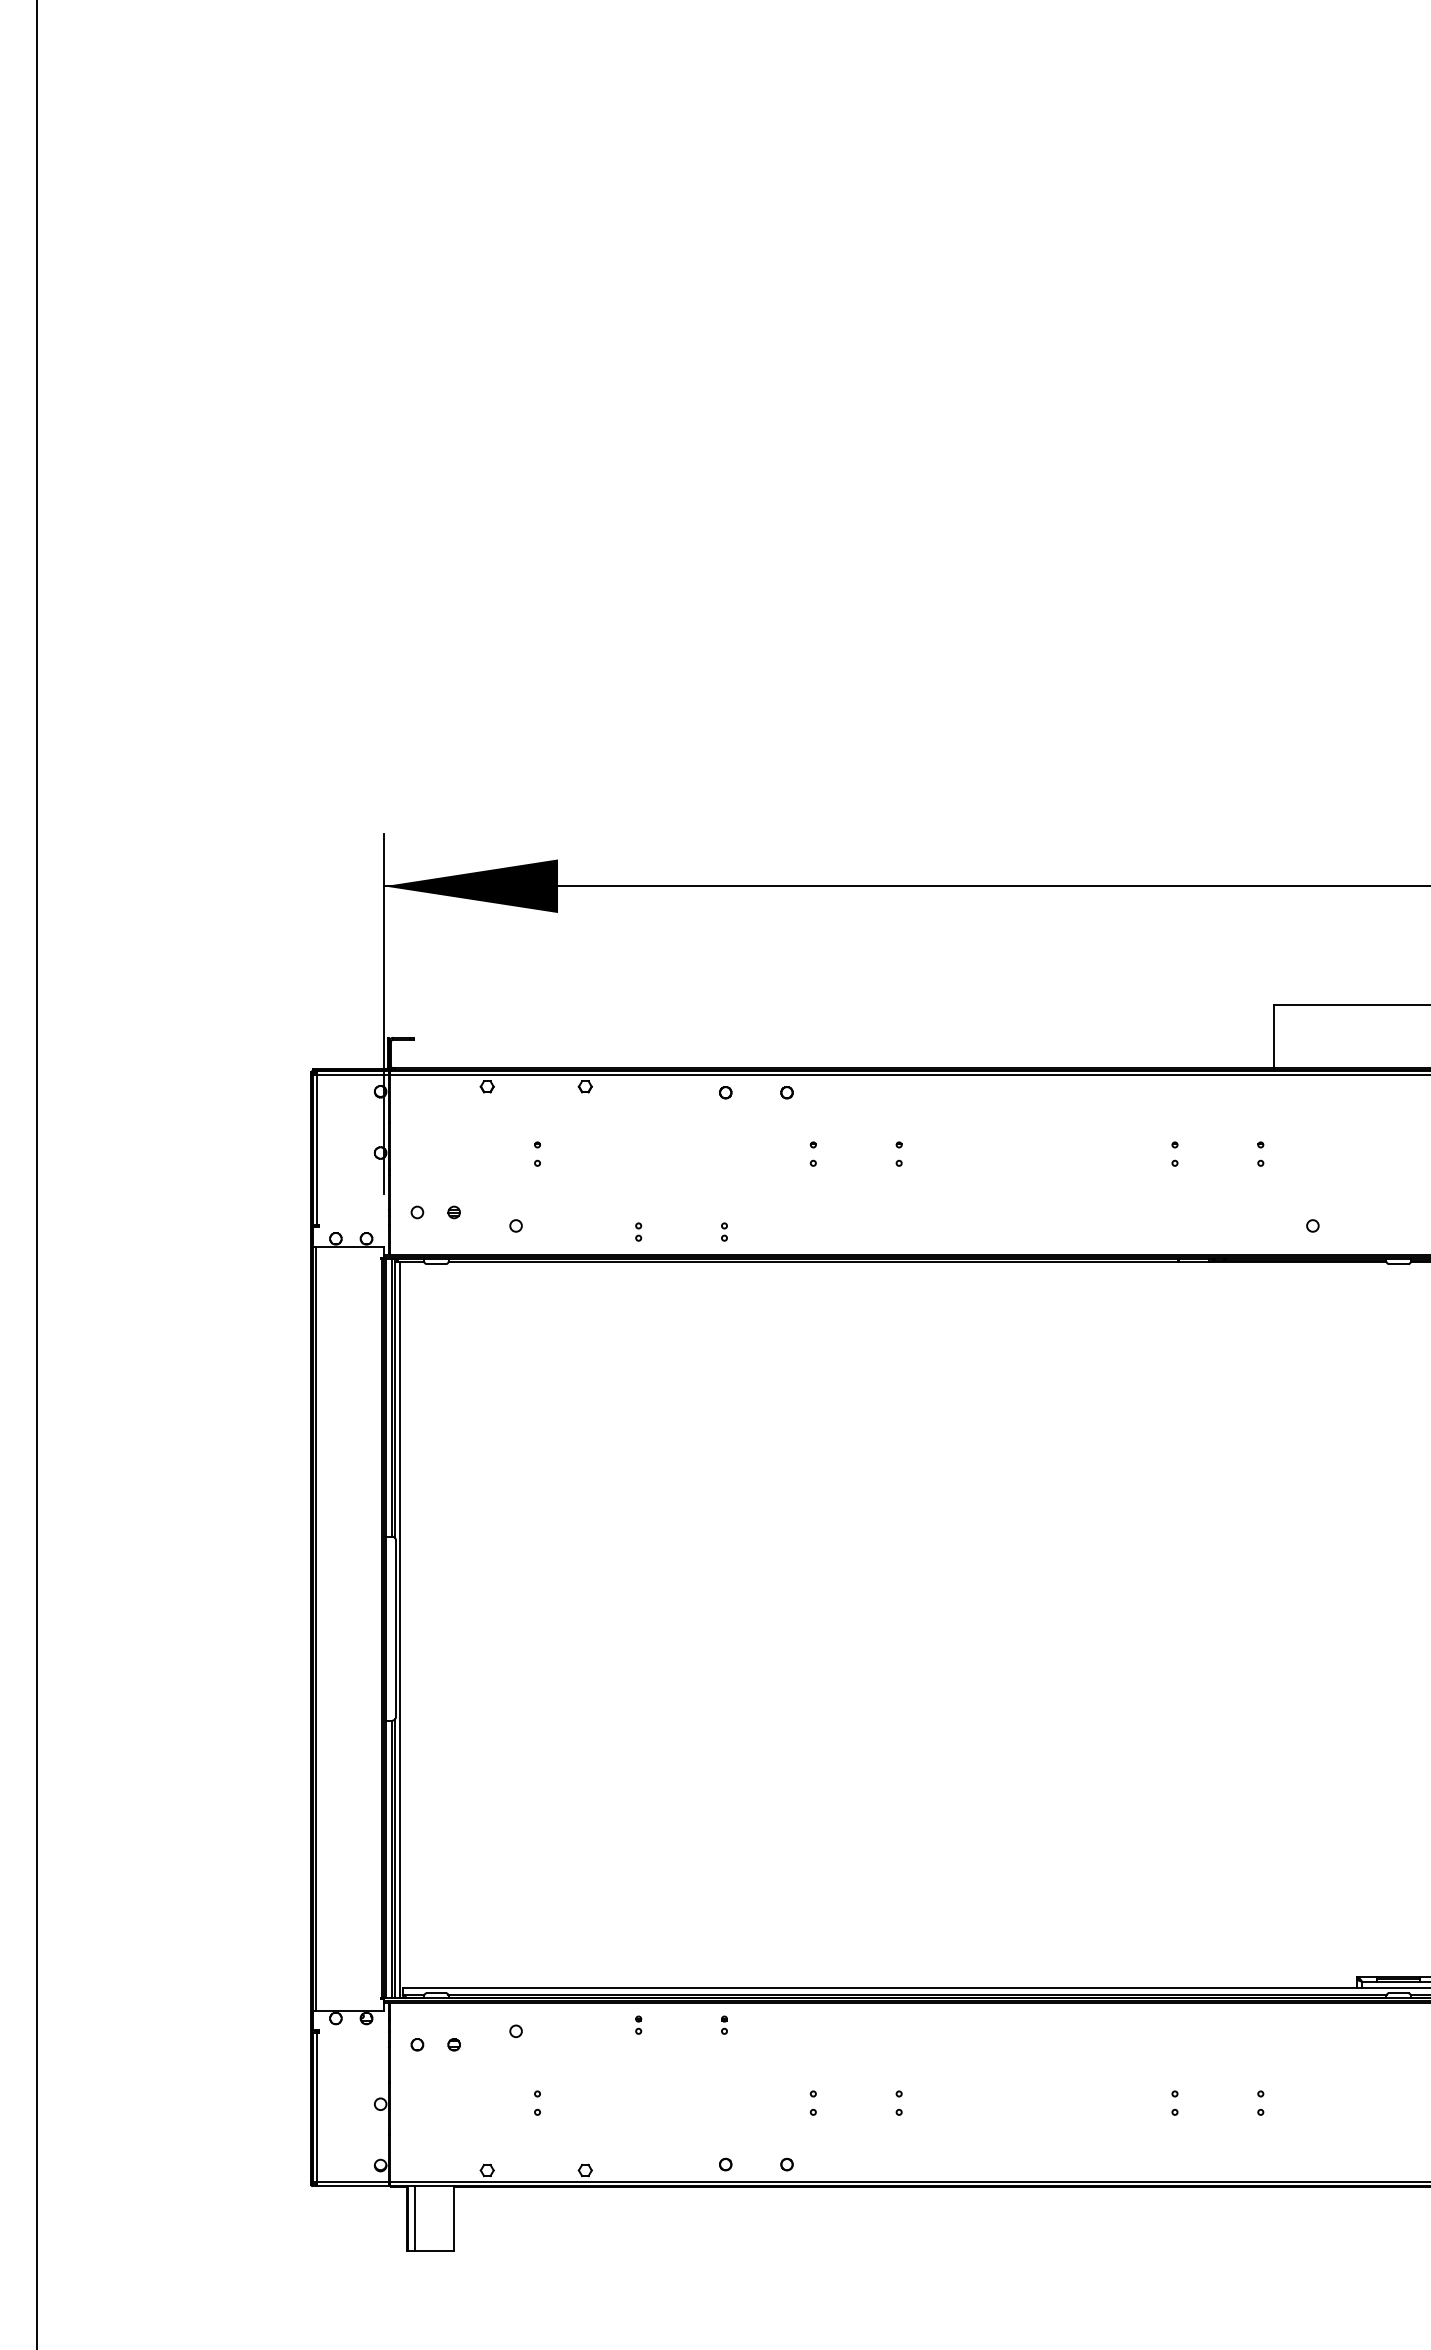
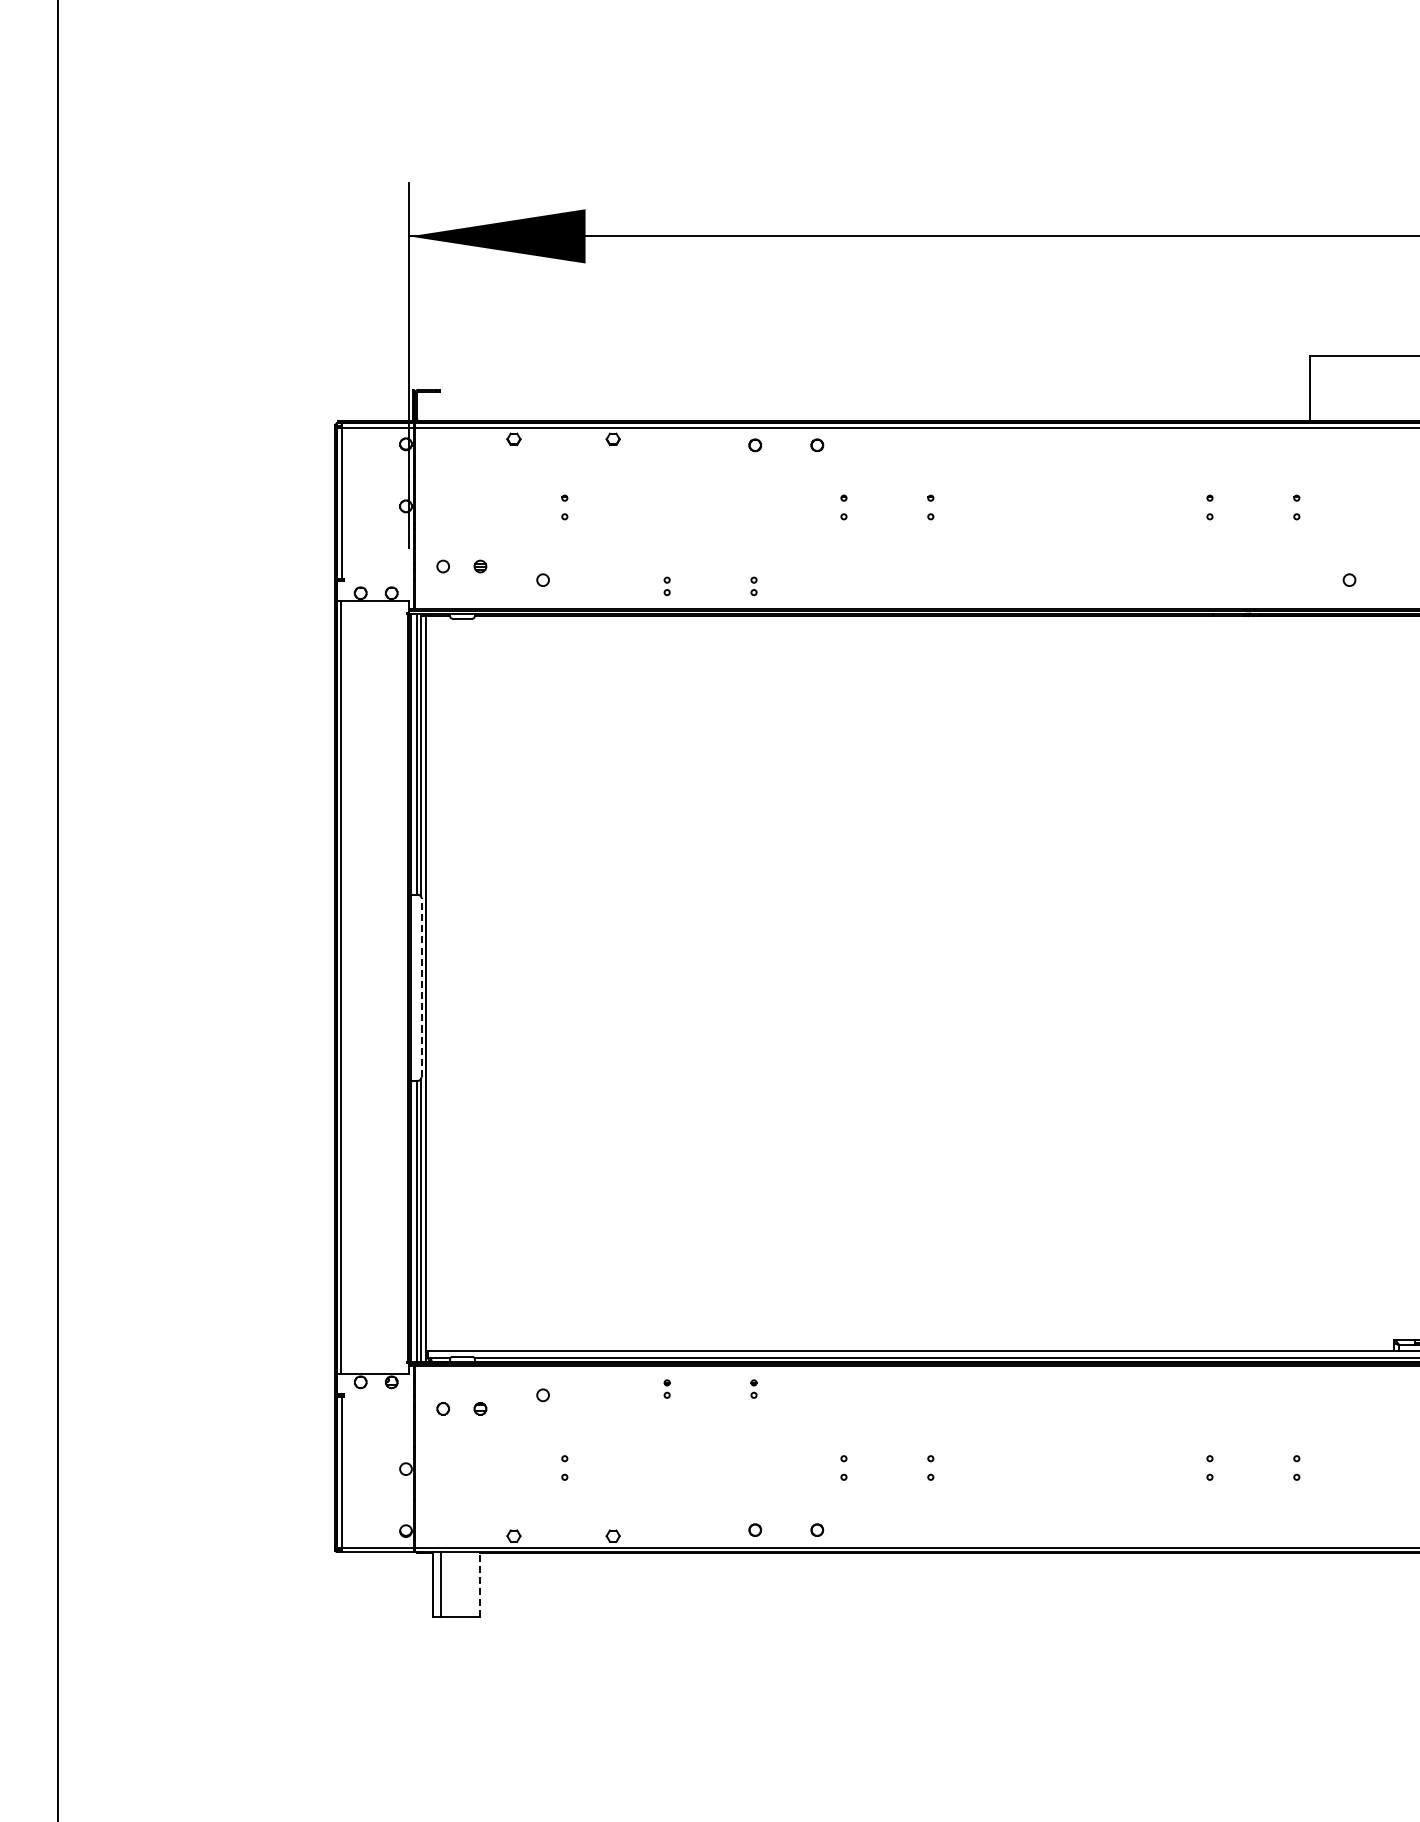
line: (395, 1628) -> (421, 987), solid -> dashed
line: (454, 2218) -> (480, 1584), solid -> dashed

